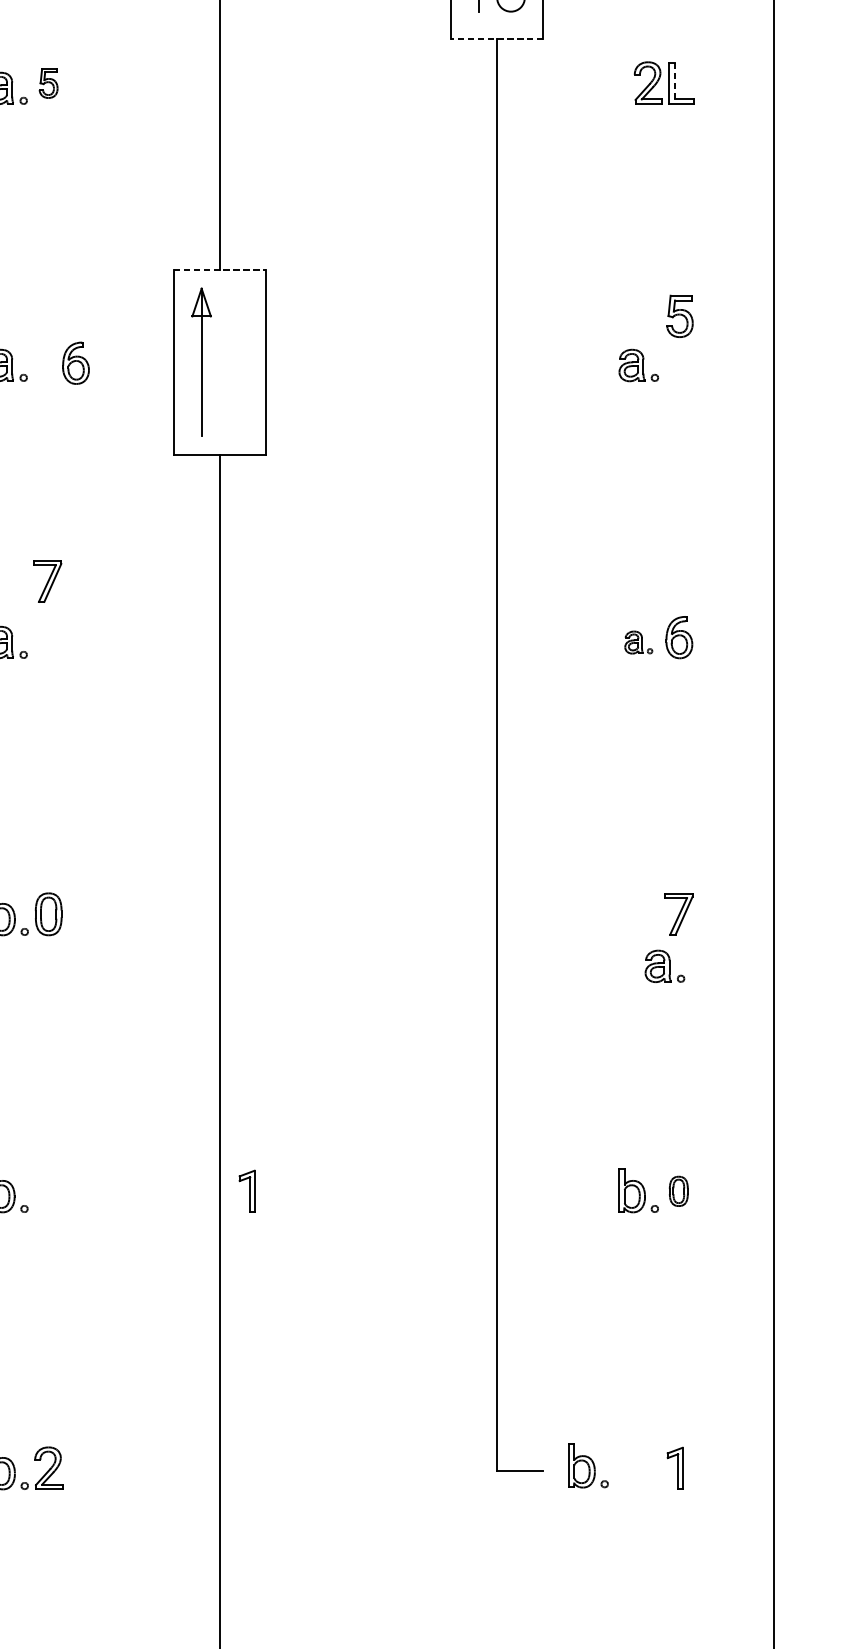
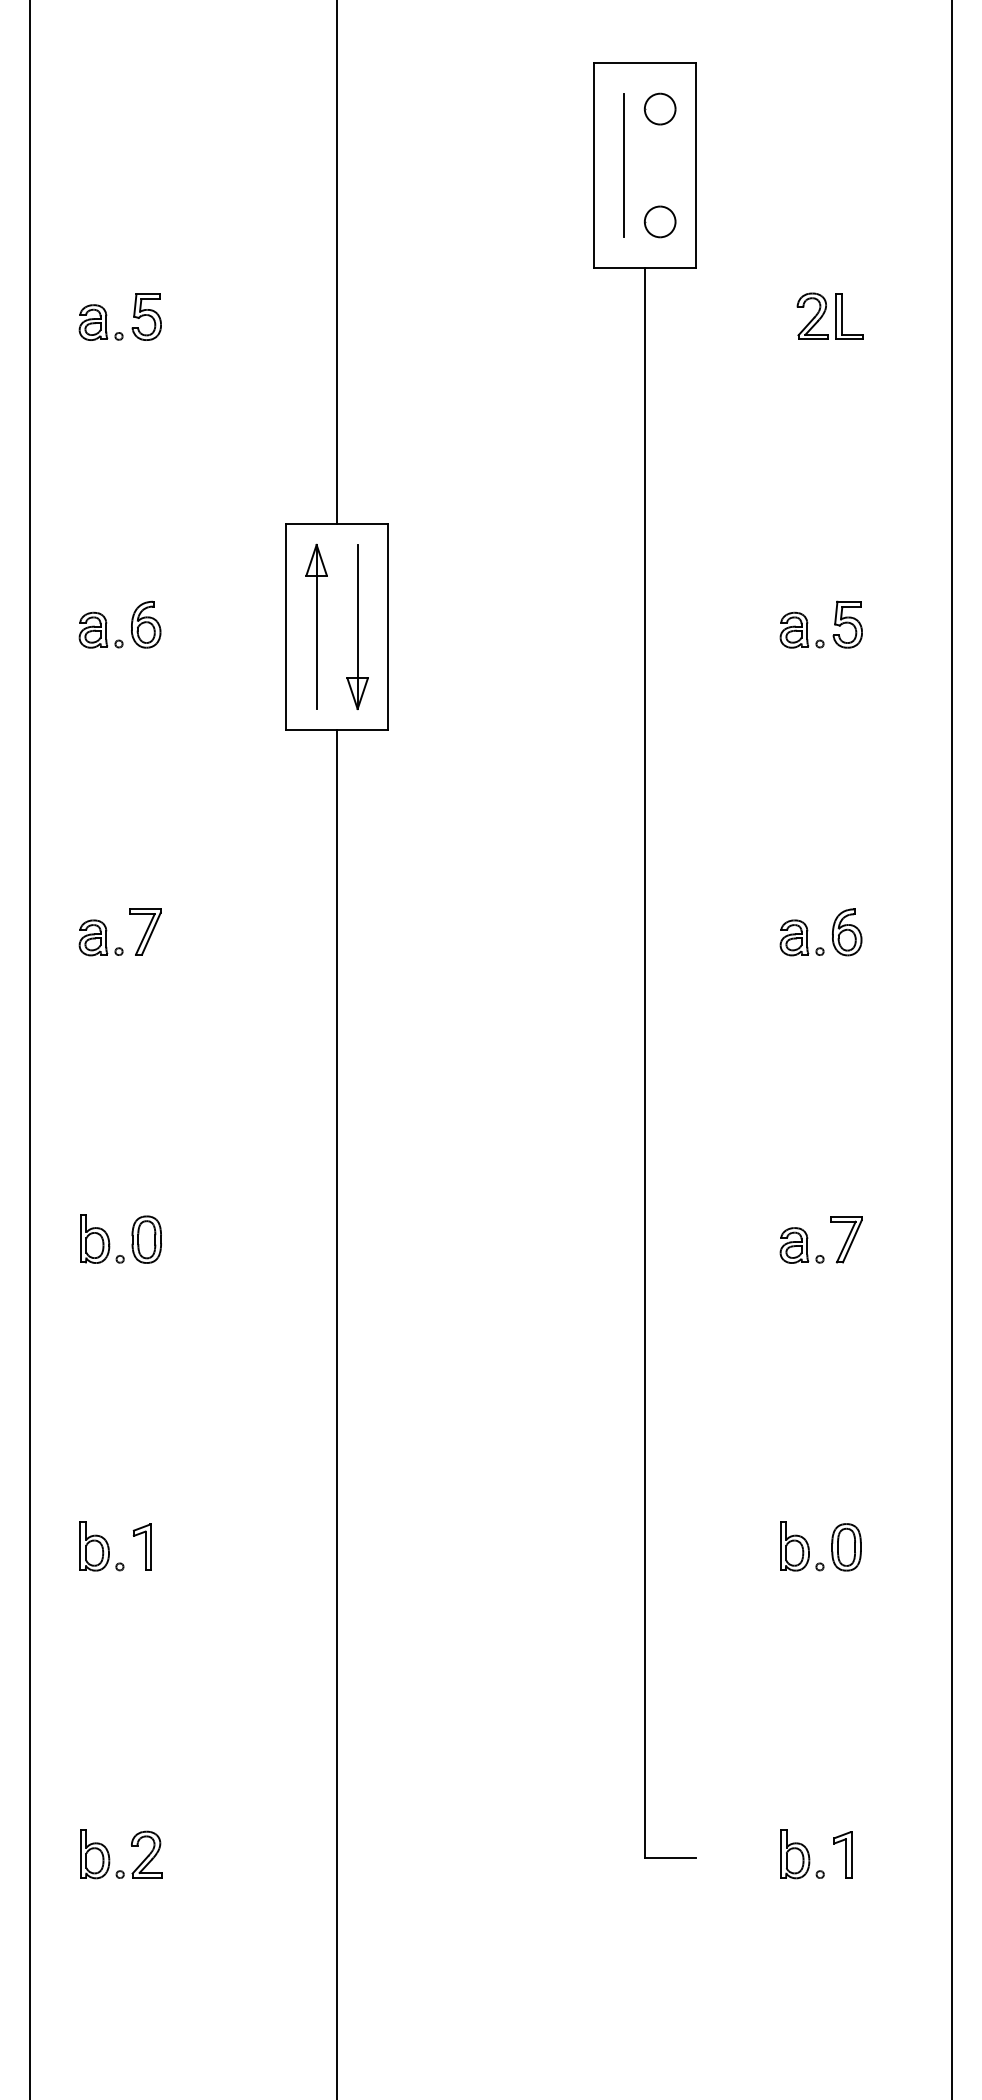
line: (496, 39) -> (644, 268), dashed -> solid
line: (674, 81) -> (841, 314), dashed -> solid
part: (48, 82) -> (146, 316), size x1.43
line: (220, 270) -> (337, 524), dashed -> solid
part: (679, 316) -> (847, 624), moved
part: (238, 362) -> (357, 626), added
part: (76, 363) -> (146, 624), moved
part: (47, 580) -> (145, 931), moved
part: (638, 642) -> (801, 937), size x1.43
part: (664, 966) -> (801, 1245), moved
part: (246, 1190) -> (141, 1546), moved
part: (678, 1191) -> (846, 1547), size x1.43
part: (588, 1466) -> (802, 1854), moved

